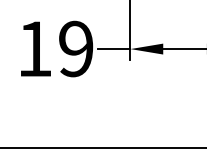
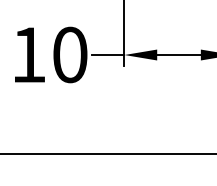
text: (76, 48) -> (70, 54), 19 -> 10

